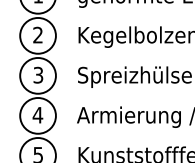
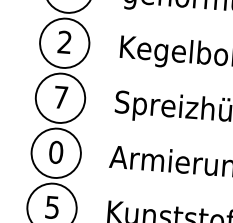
text: (38, 74) -> (61, 96), 3 -> 7
text: (37, 114) -> (55, 151), 4 -> 0

